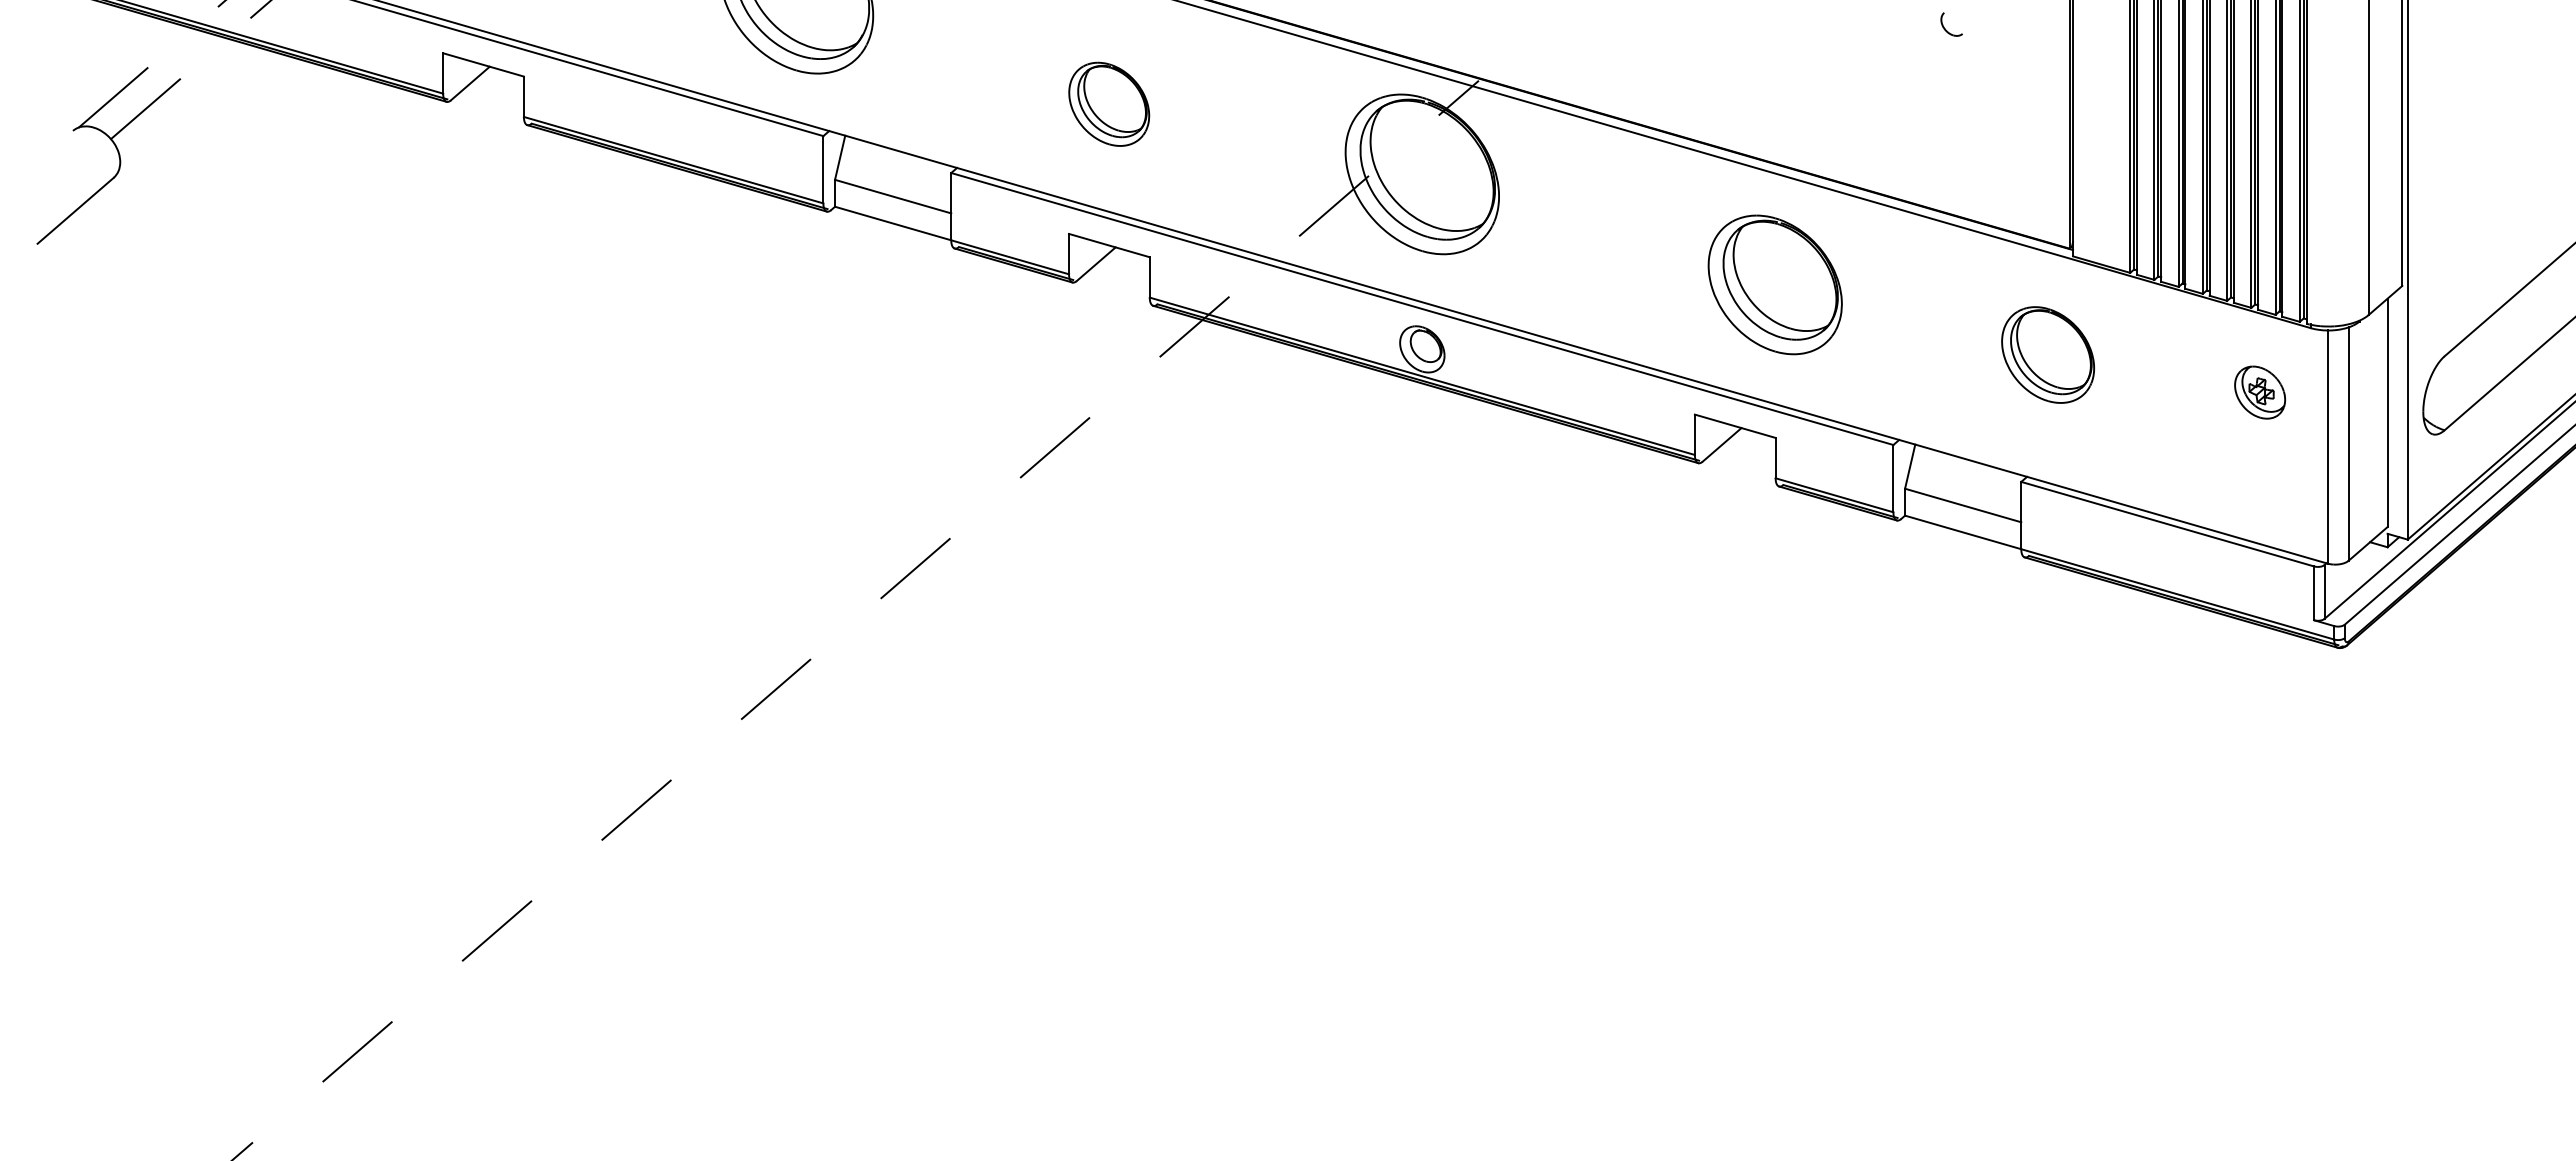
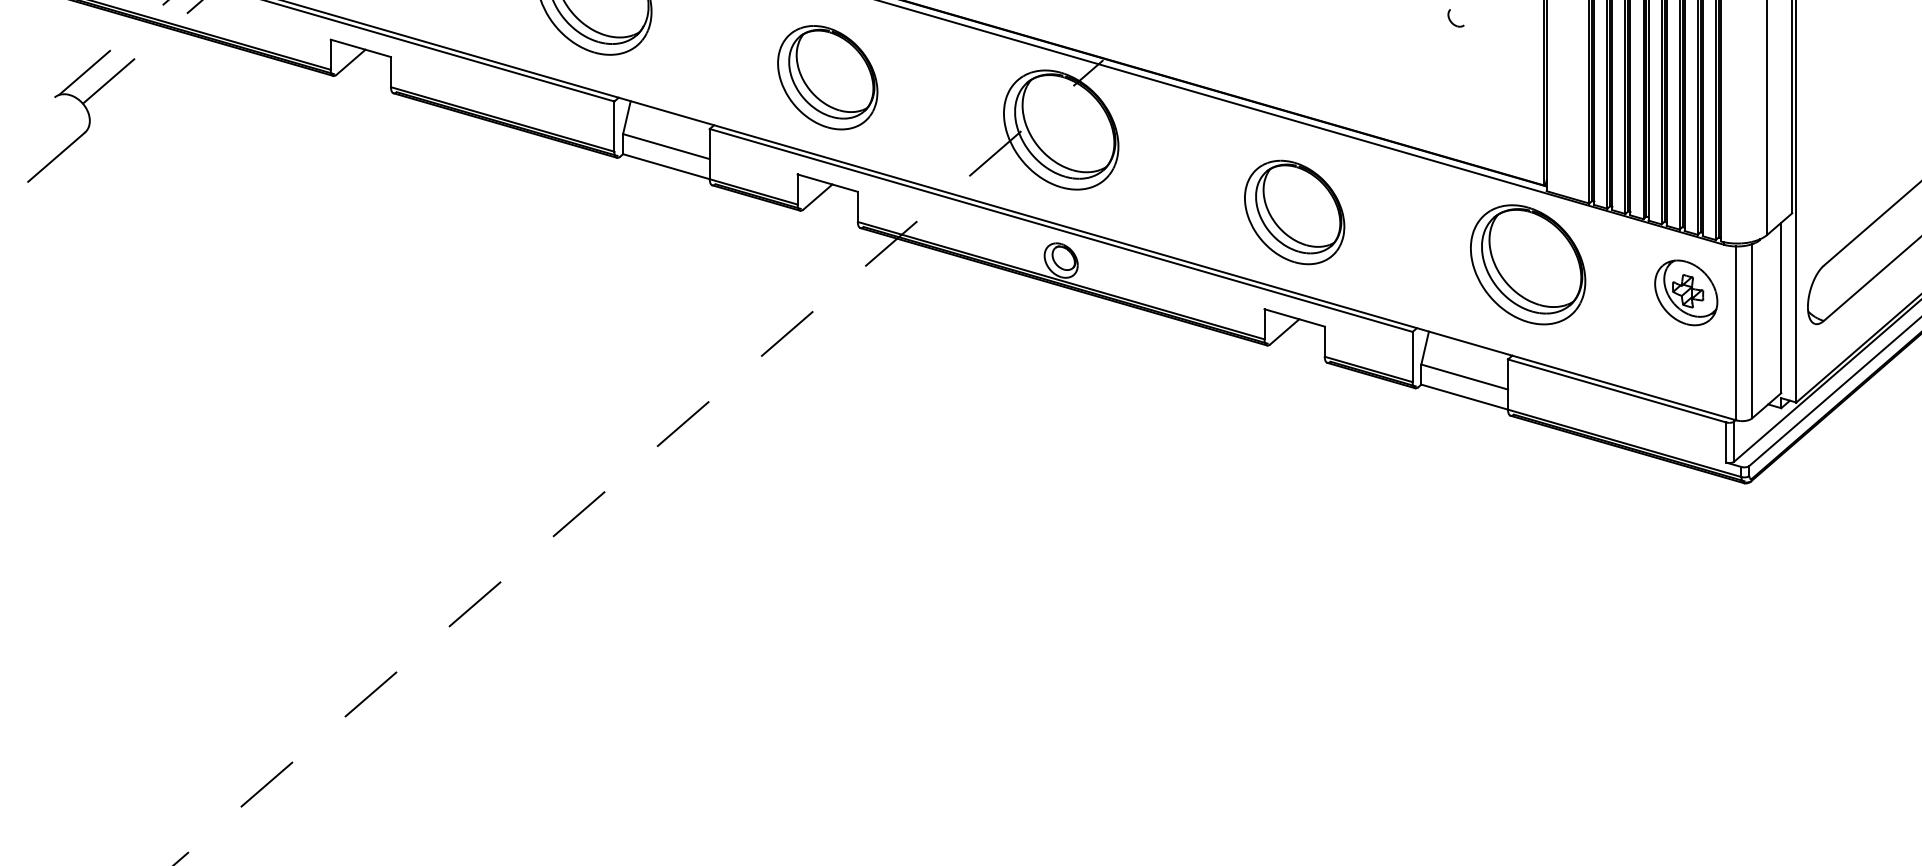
part: (1108, 104) -> (827, 77), size x1.67
part: (1774, 284) -> (1294, 212), moved
part: (2047, 354) -> (1527, 264), size x1.67
part: (2259, 392) -> (1685, 292), size x1.67

